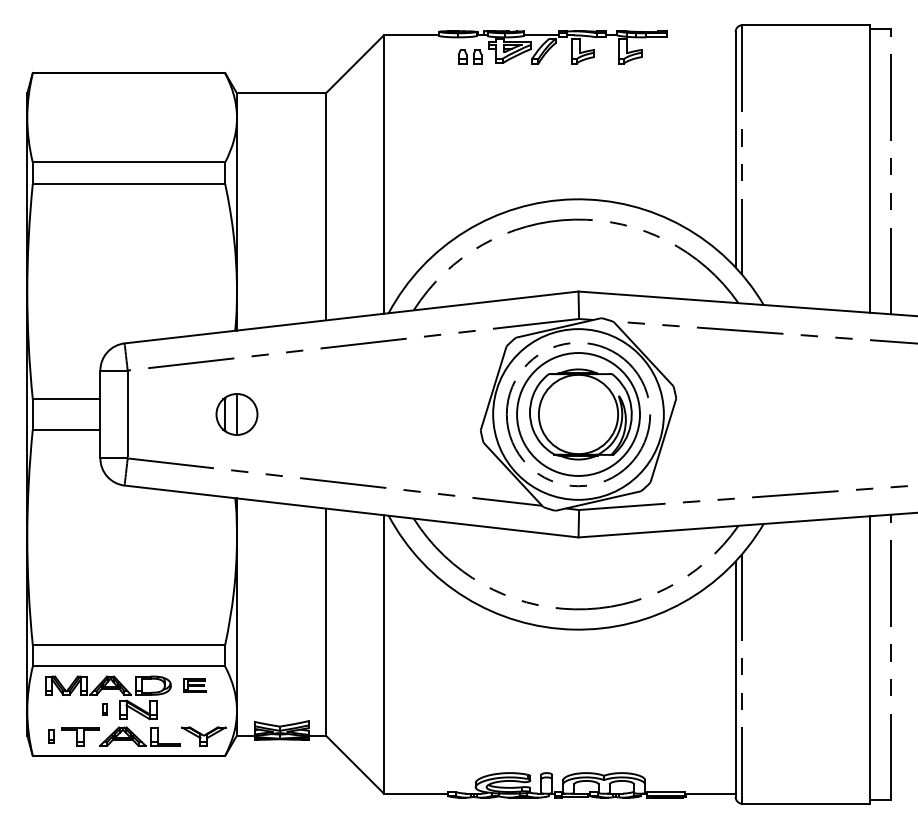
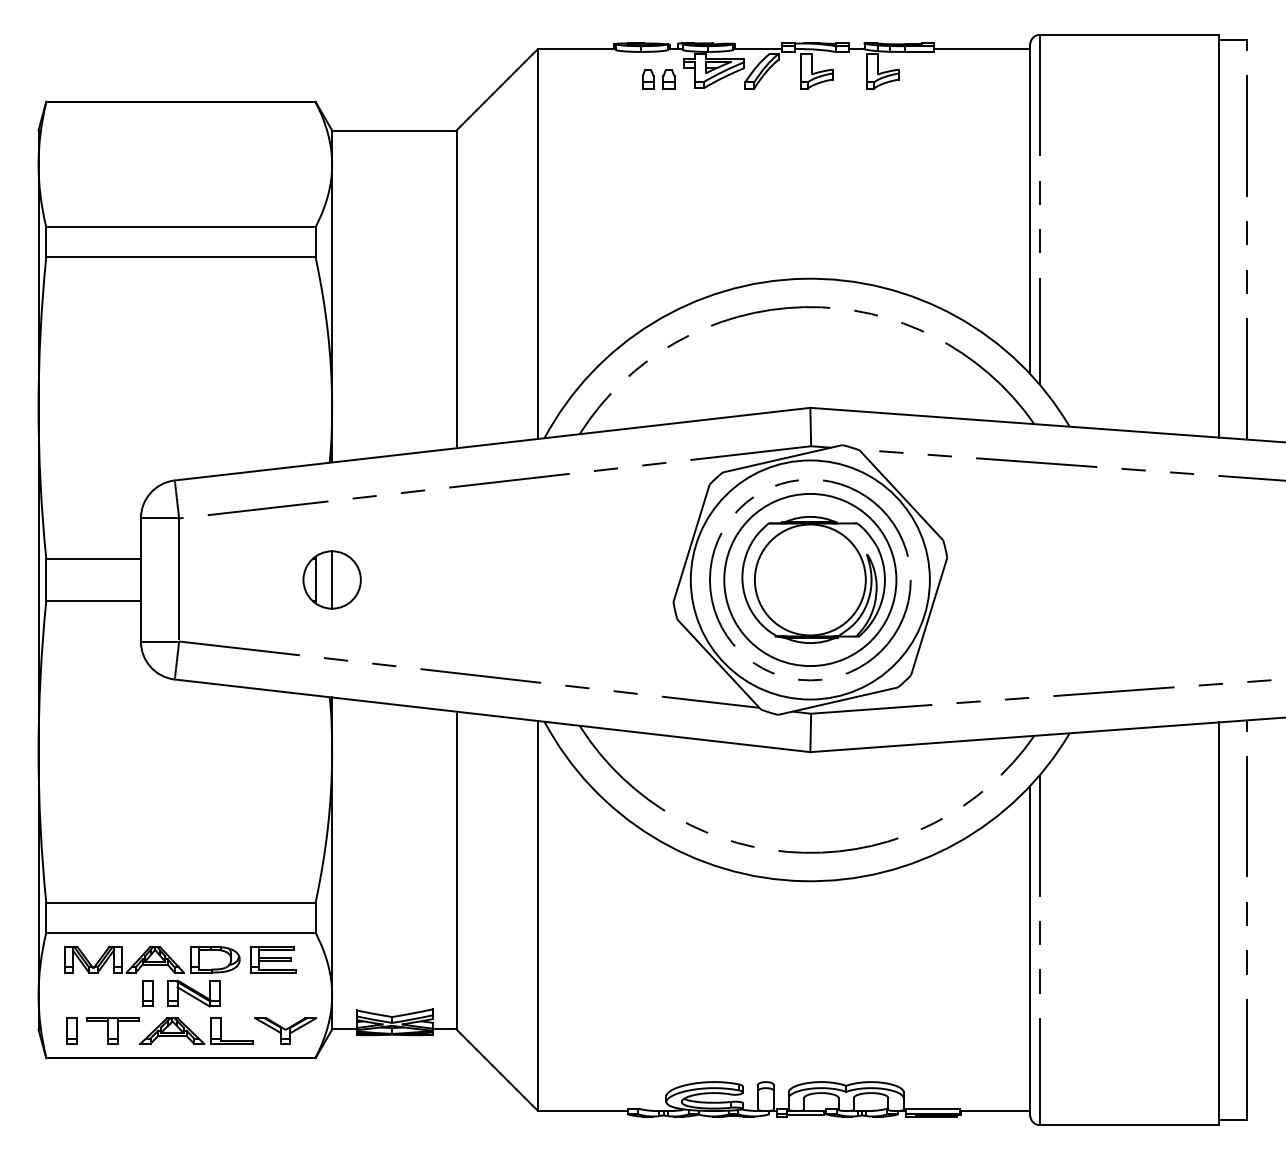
line: (701, 35) -> (982, 49), added
part: (195, 685) -> (273, 959), size x1.43
part: (105, 709) -> (147, 993), size x1.67
part: (50, 736) -> (71, 1030), size x1.43

